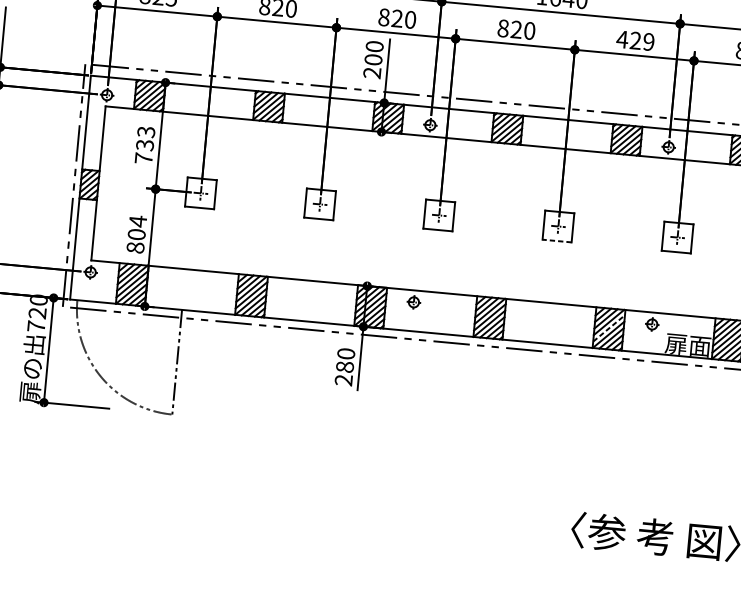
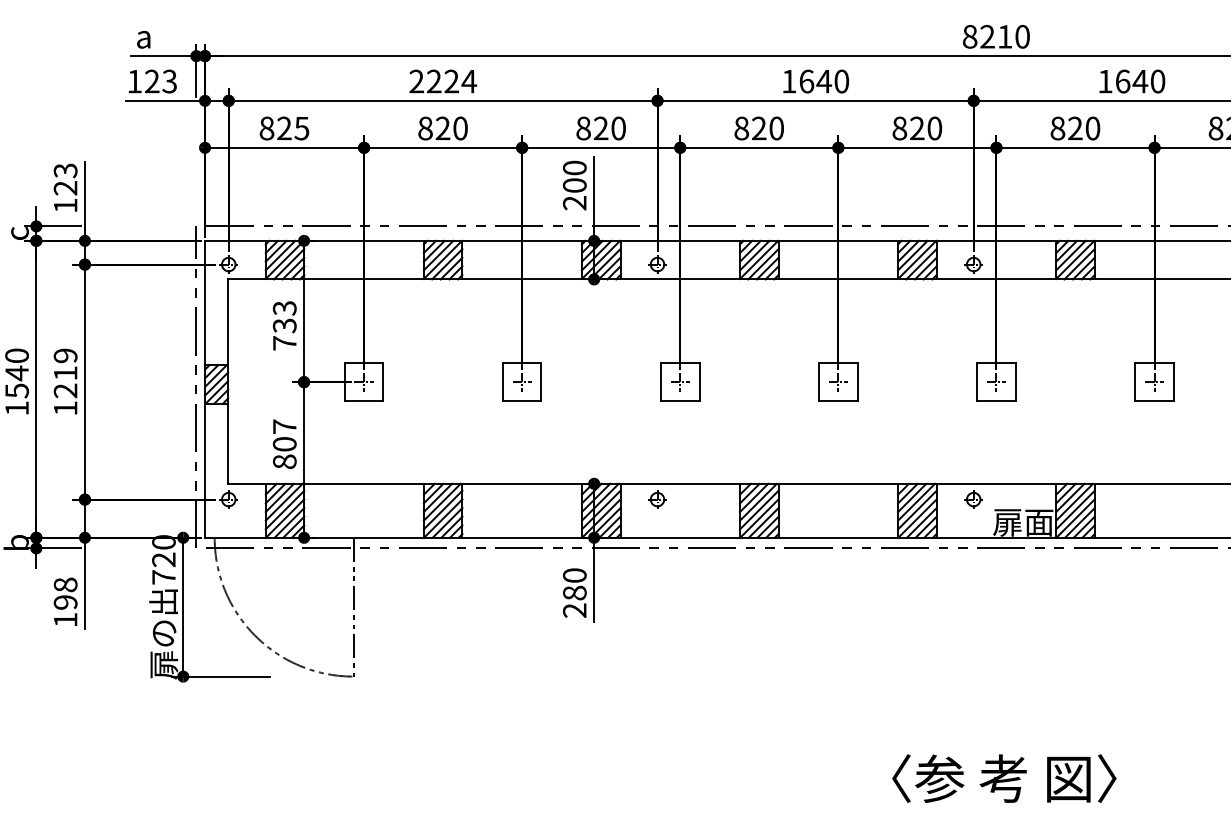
text: (635, 40) -> (916, 128), 429 -> 820
text: (137, 221) -> (284, 426), 804 -> 807
line: (556, 241) -> (837, 401), dashed -> solid
line: (609, 328) -> (917, 509), dashed -> solid

